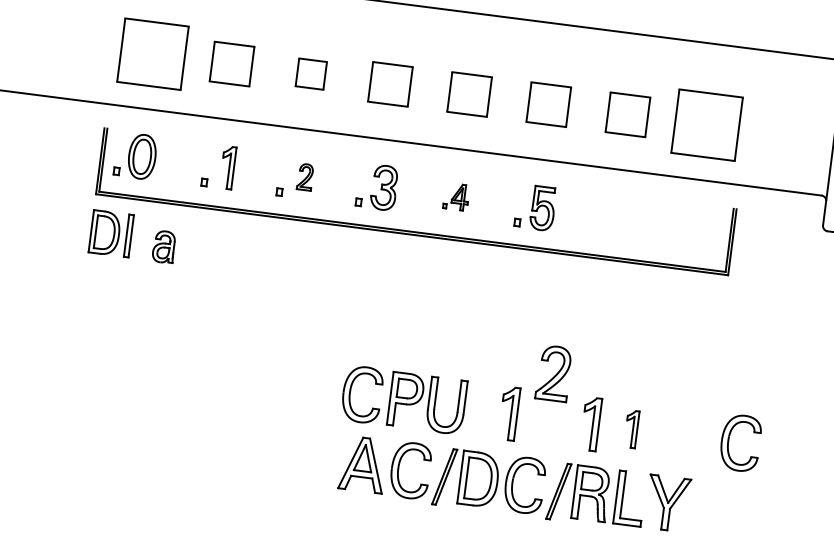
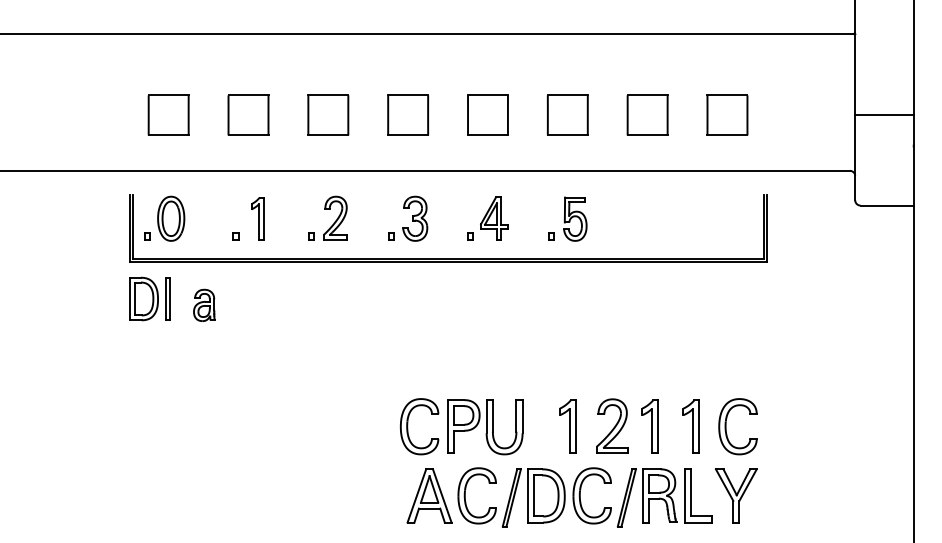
part: (152, 53) -> (168, 114), size x0.62
part: (311, 73) -> (328, 114), size x1.43
part: (707, 124) -> (727, 114), size x0.62
part: (305, 176) -> (335, 217), size x1.67
part: (456, 196) -> (487, 218), size x1.67
part: (554, 372) -> (612, 425), moved
part: (630, 428) -> (690, 426), size x1.43
part: (729, 441) -> (726, 426), moved

